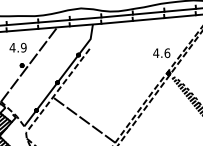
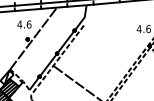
text: (23, 47) -> (28, 24), 4.9 -> 4.6

